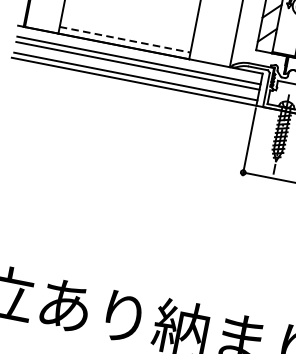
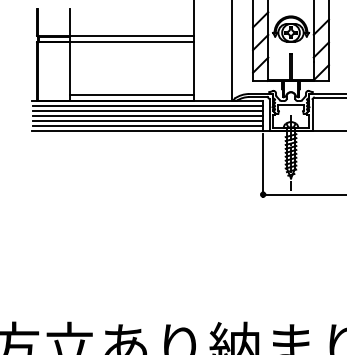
line: (124, 39) -> (131, 94), dashed -> solid
line: (140, 55) -> (148, 106), added
line: (137, 71) -> (148, 121), added

